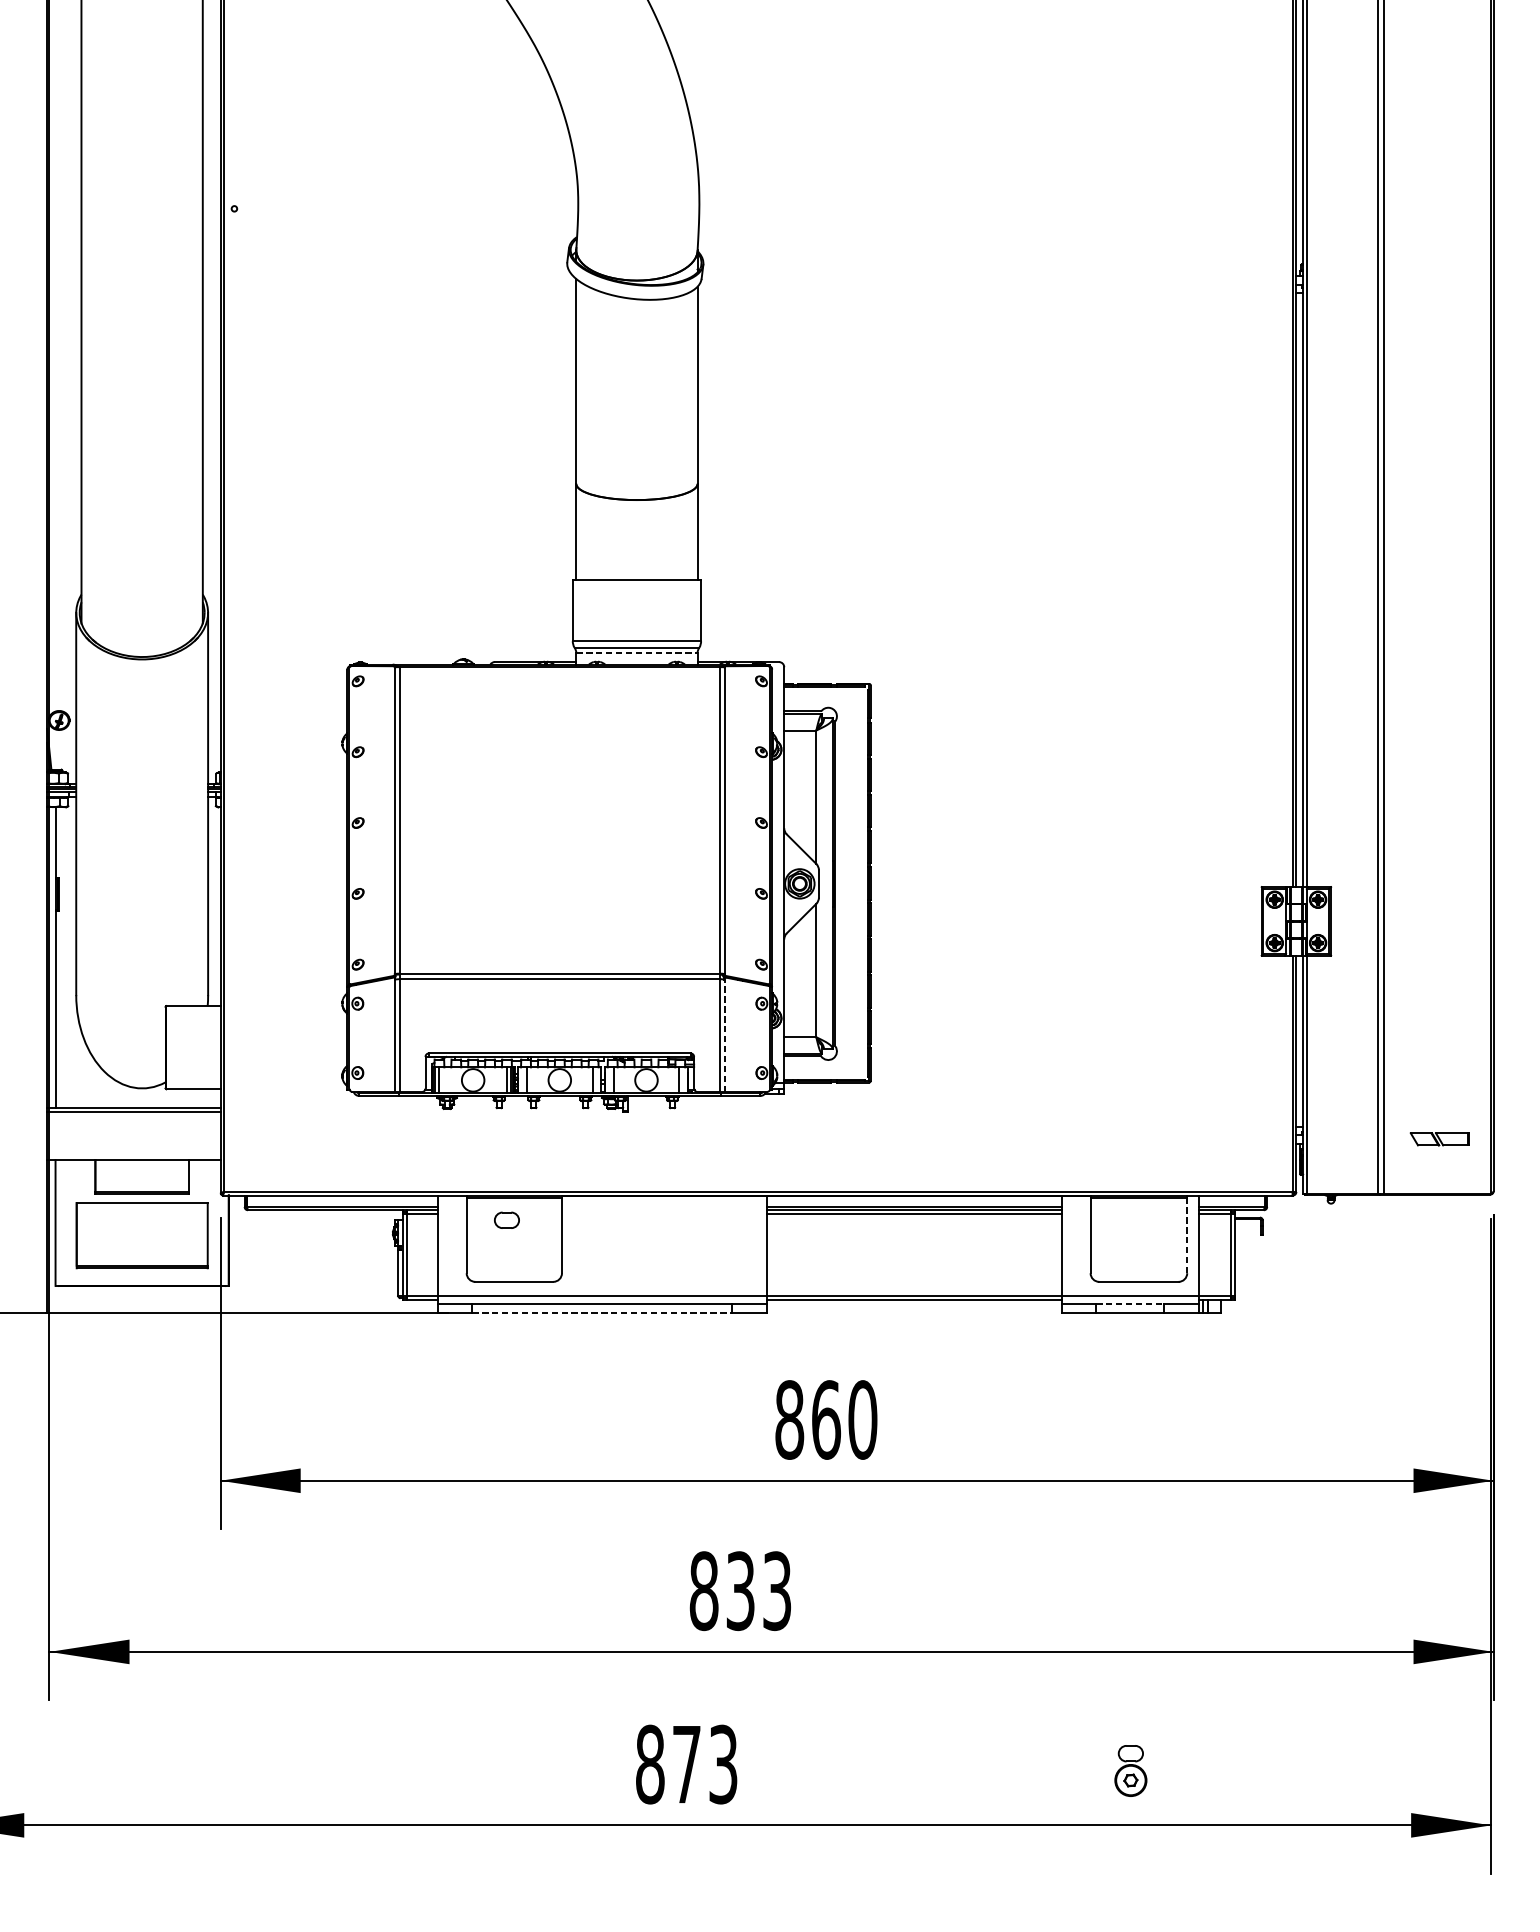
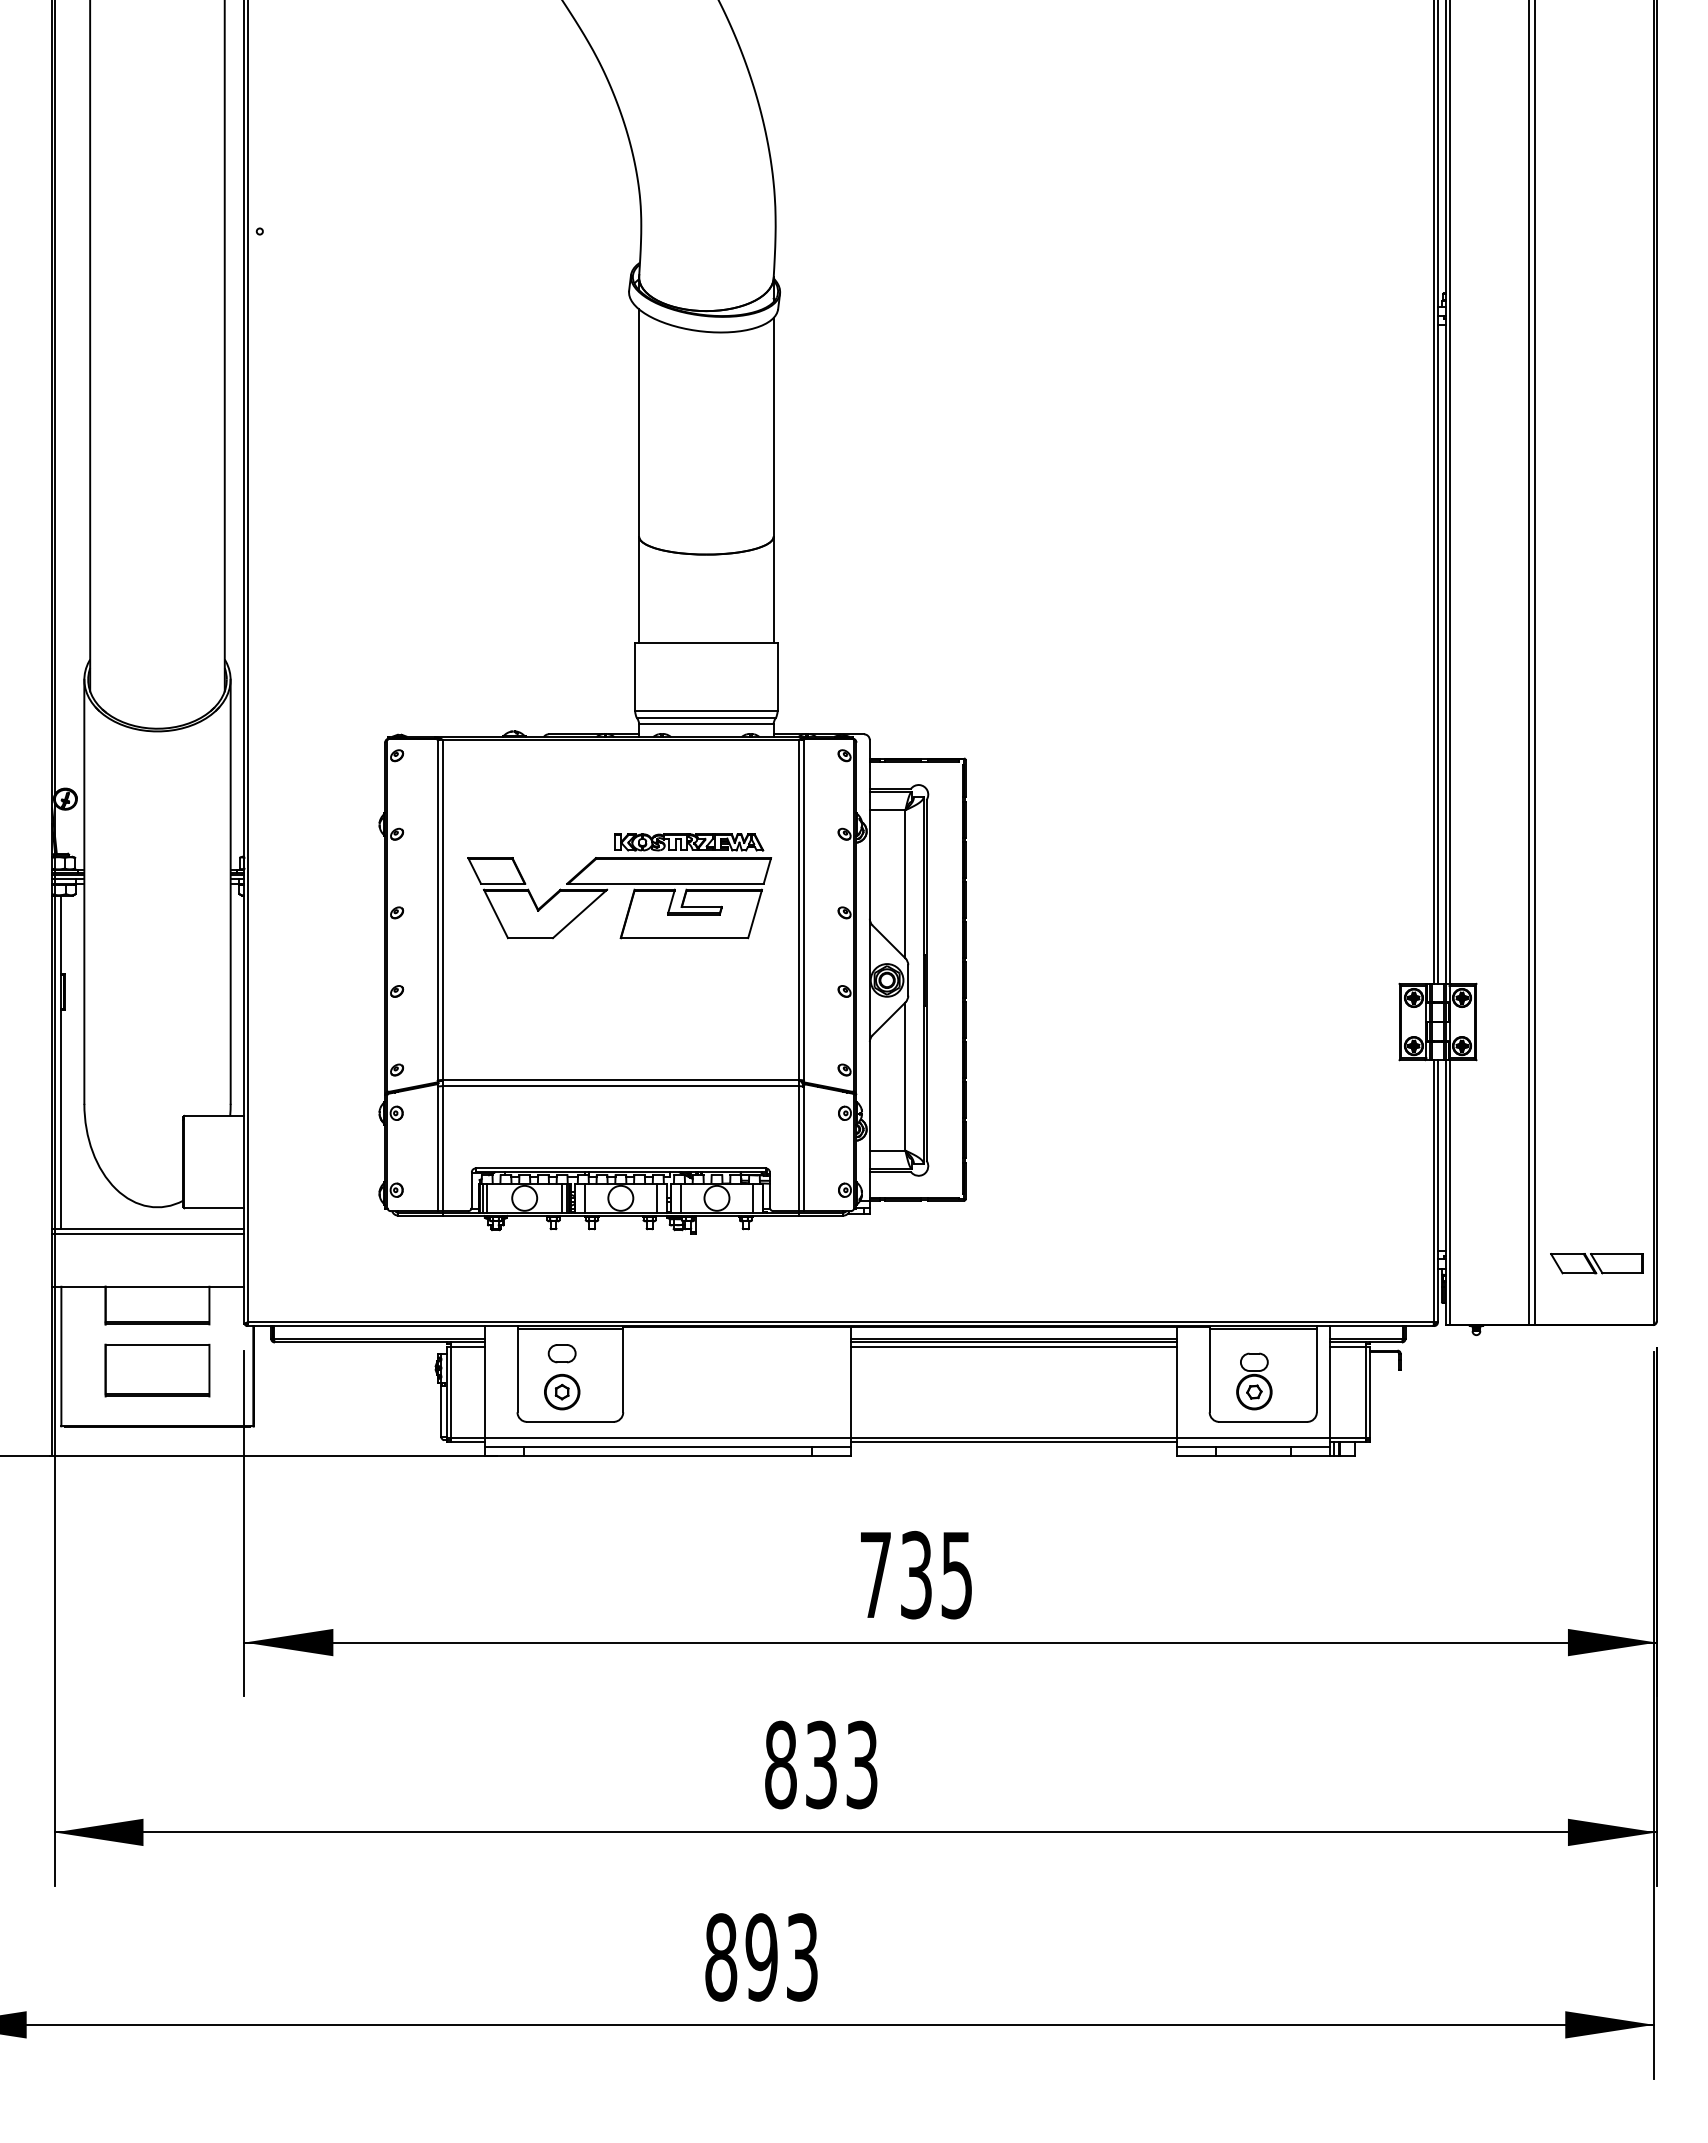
line: (637, 653) -> (706, 724), dashed -> solid
part: (558, 799) -> (619, 886), added
line: (724, 1035) -> (803, 1148), dashed -> solid
part: (1439, 1139) -> (1596, 1263), size x1.43
part: (142, 1235) -> (157, 1370), size x0.71
line: (1186, 1235) -> (1316, 1370), dashed -> solid
part: (507, 1254) -> (562, 1391), added
line: (1130, 1304) -> (1253, 1446), dashed -> solid
line: (602, 1313) -> (668, 1456), dashed -> solid
text: (826, 1419) -> (916, 1574), 860 -> 735
text: (686, 1764) -> (761, 1957), 873 -> 893
part: (1131, 1770) -> (1254, 1381), moved

